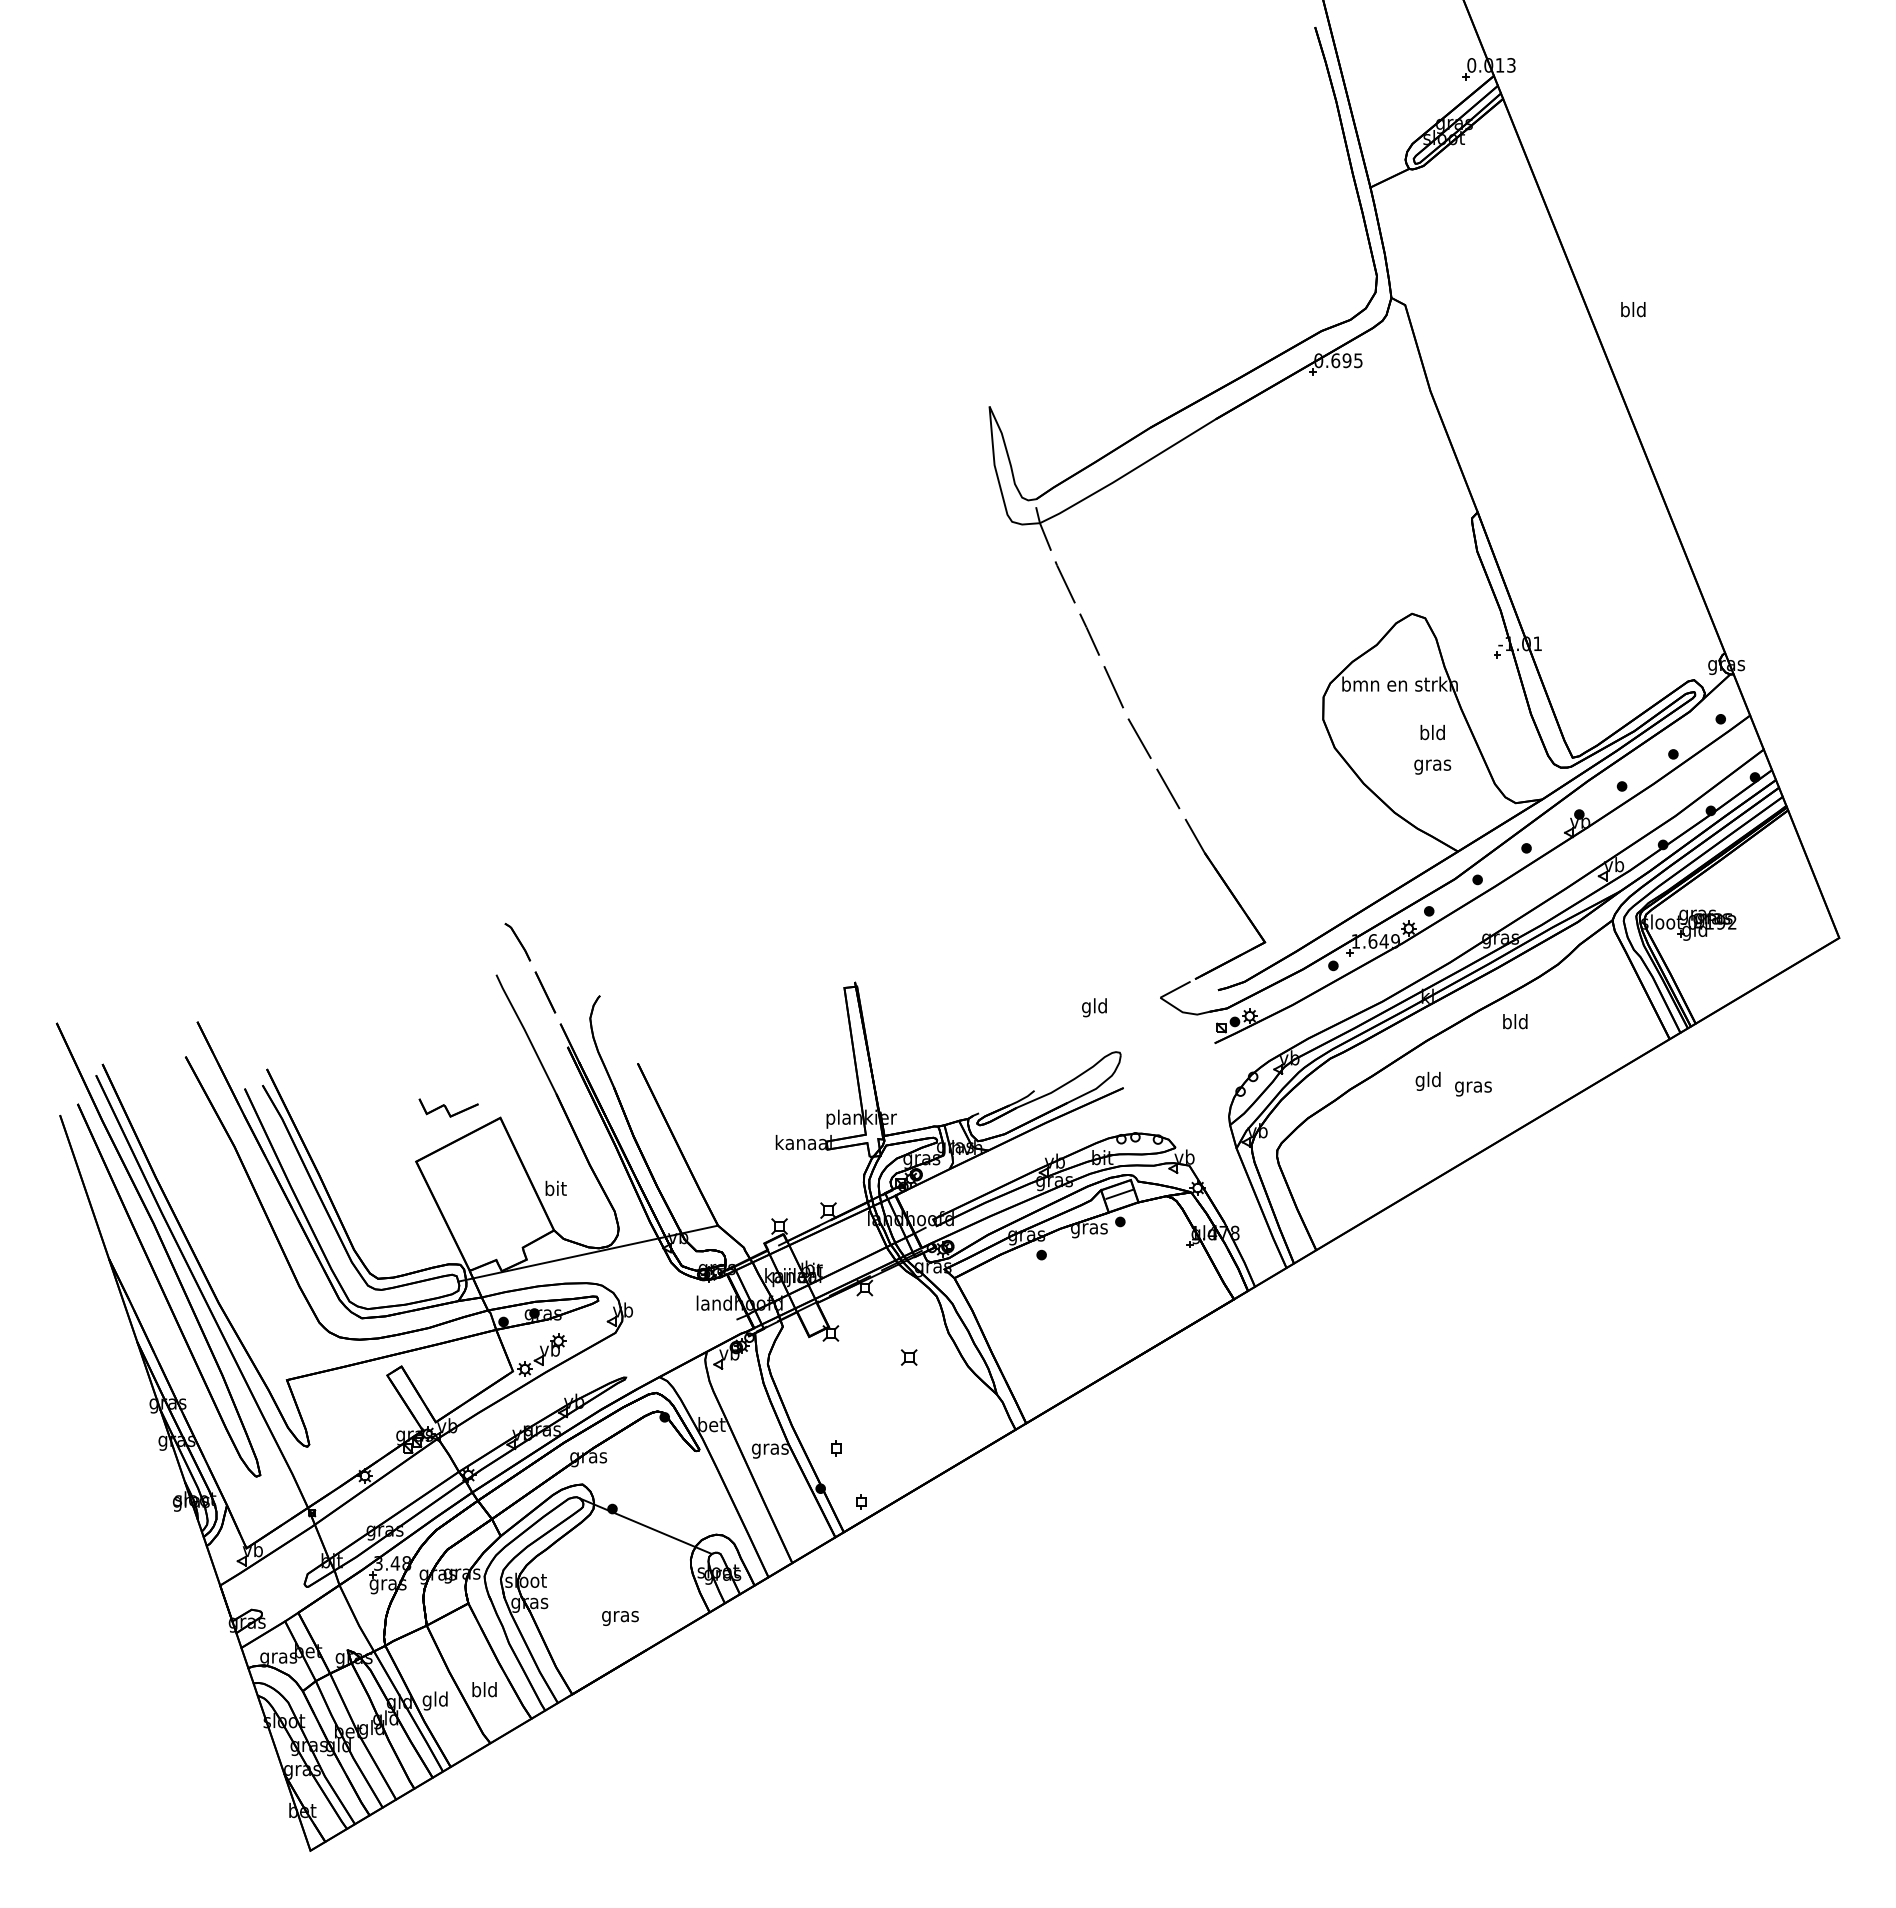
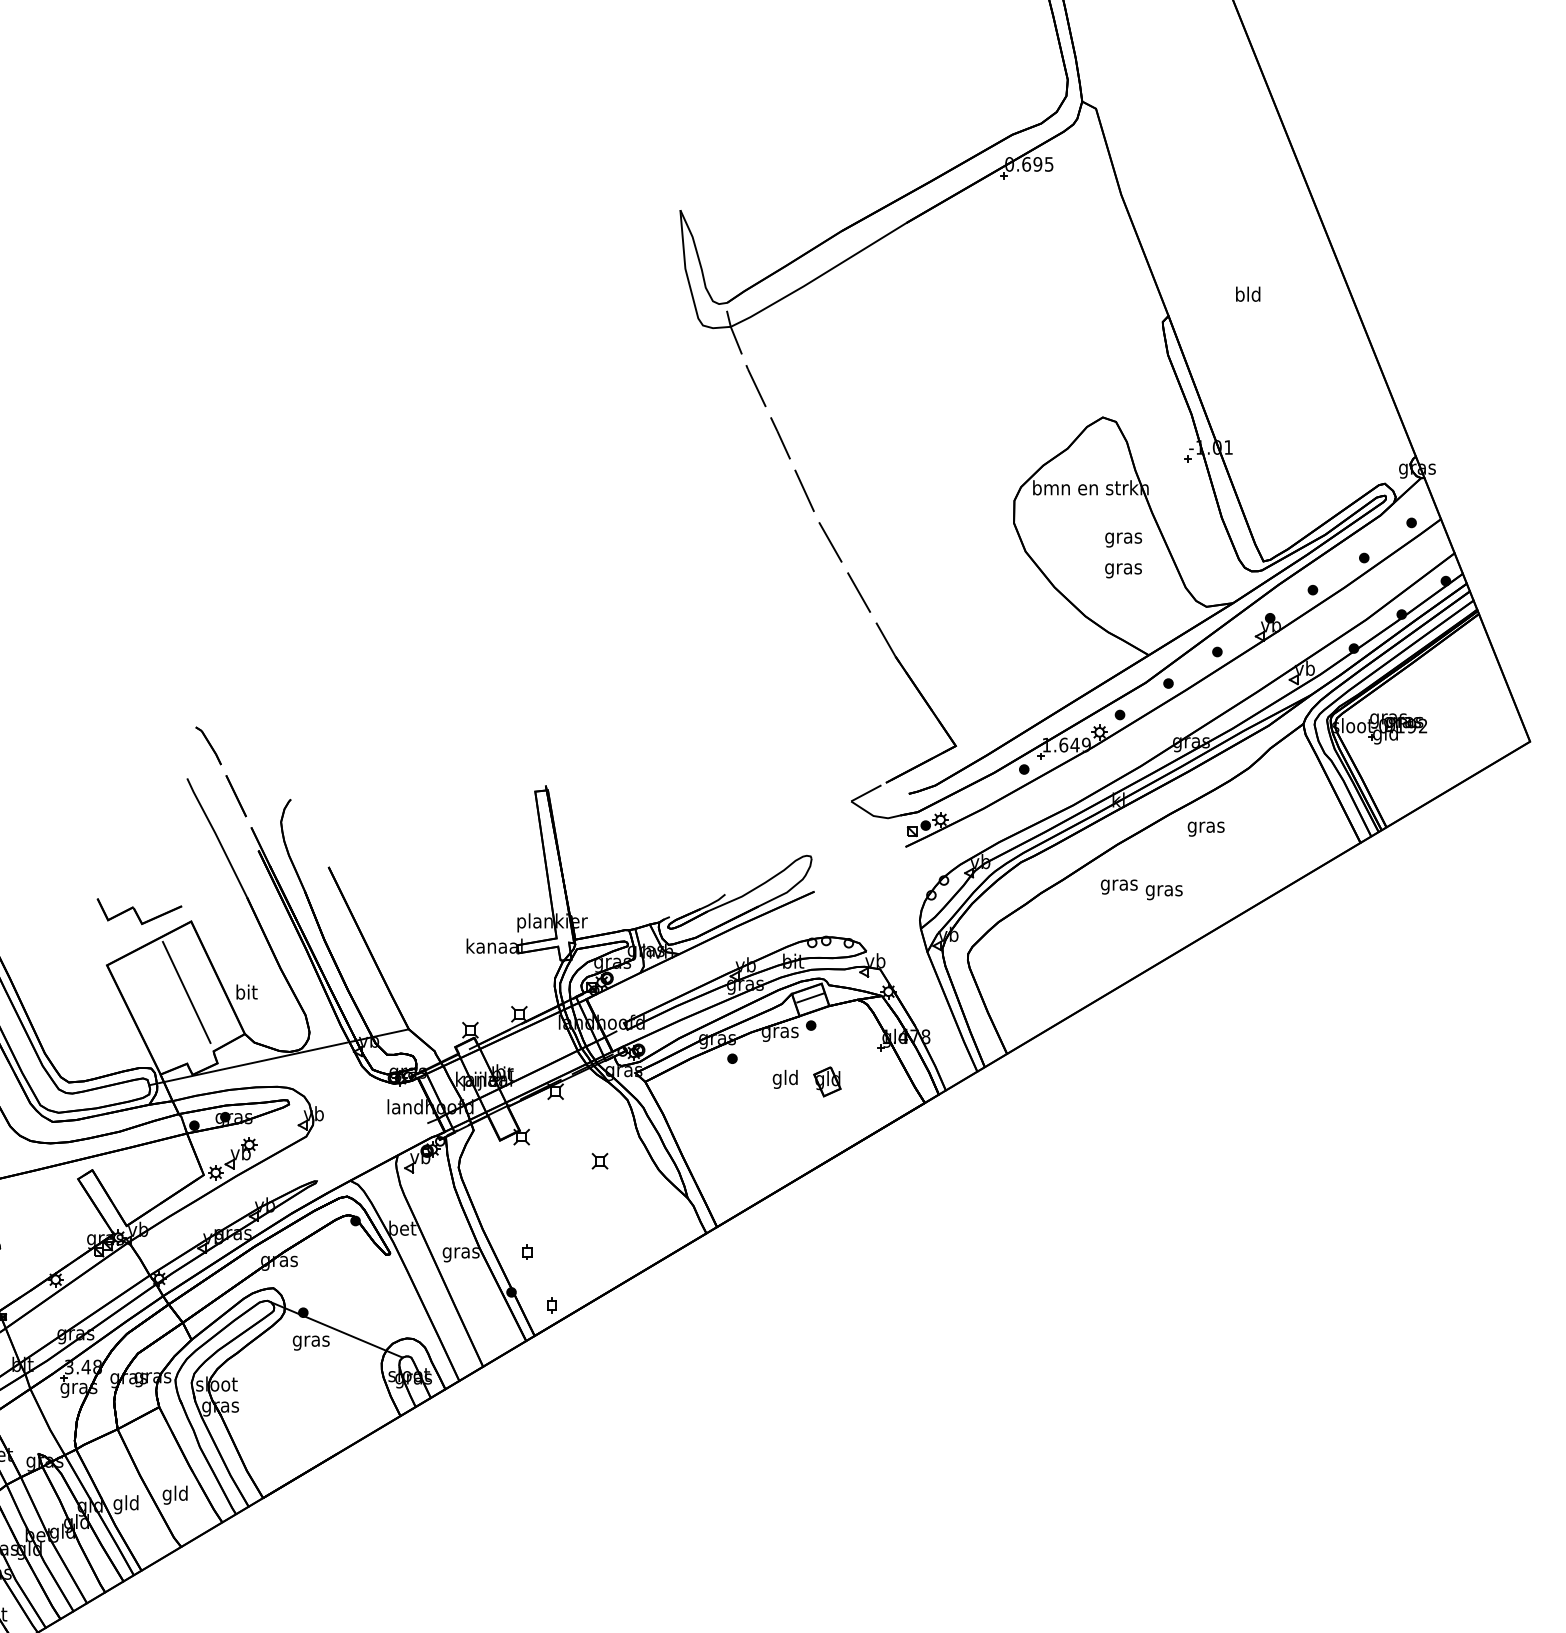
text: (1633, 309) -> (1248, 294), moved
text: (1432, 733) -> (1123, 537), bld -> gras
text: (1094, 1007) -> (785, 1079), moved
text: (1515, 1023) -> (1206, 827), bld -> gras
text: (1428, 1080) -> (1119, 884), gld -> gras
part: (448, 1107) -> (139, 911), size x1.43
line: (495, 1188) -> (186, 992), added
part: (1136, 1277) -> (827, 1081), added
text: (620, 1618) -> (311, 1343), moved
text: (476, 1691) -> (167, 1495), bld -> gld

